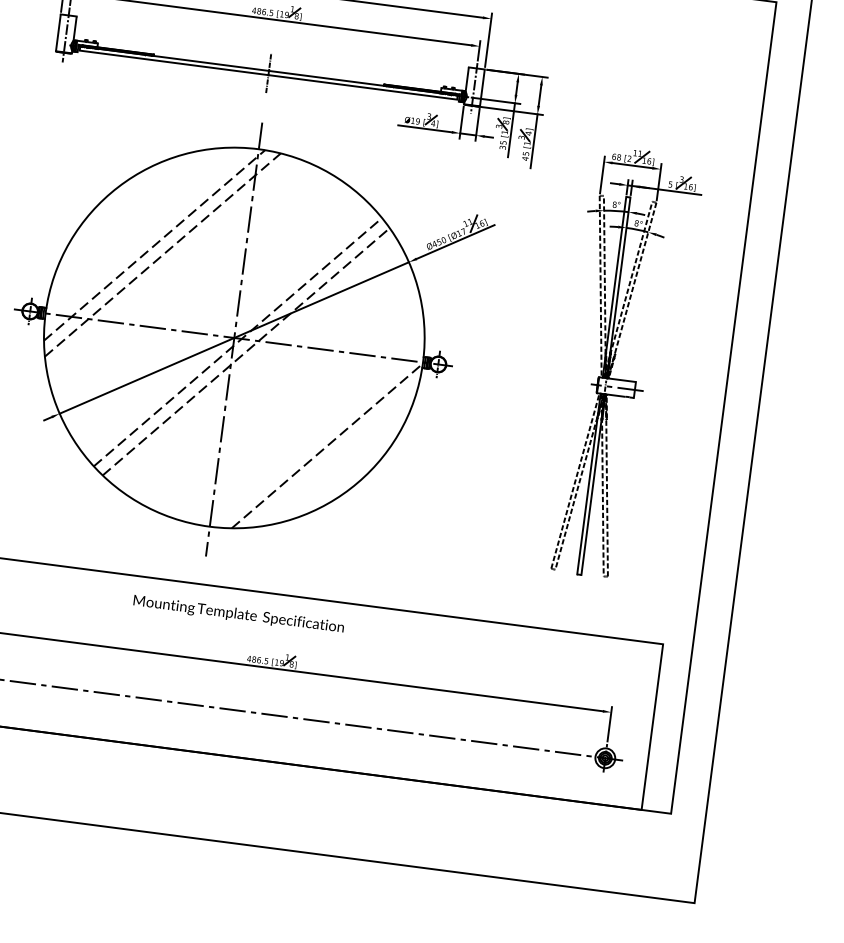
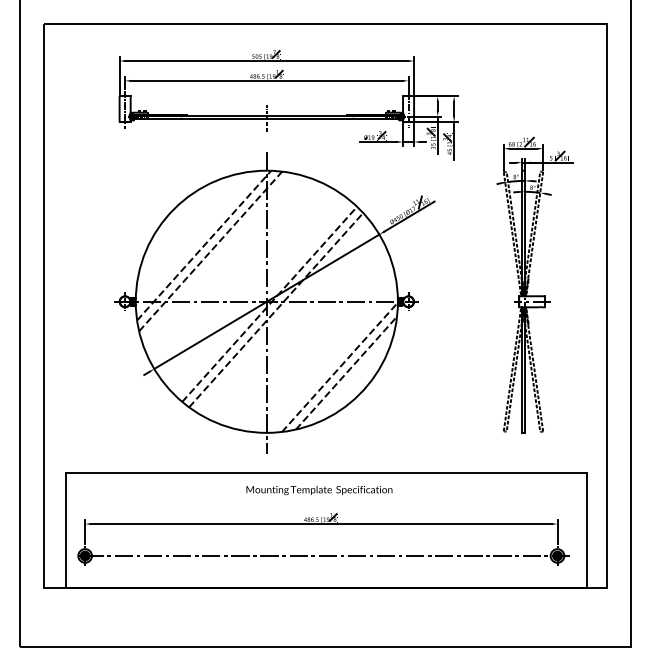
line: (335, 454) -> (346, 372), added
text: (238, 614) -> (319, 490), moved

